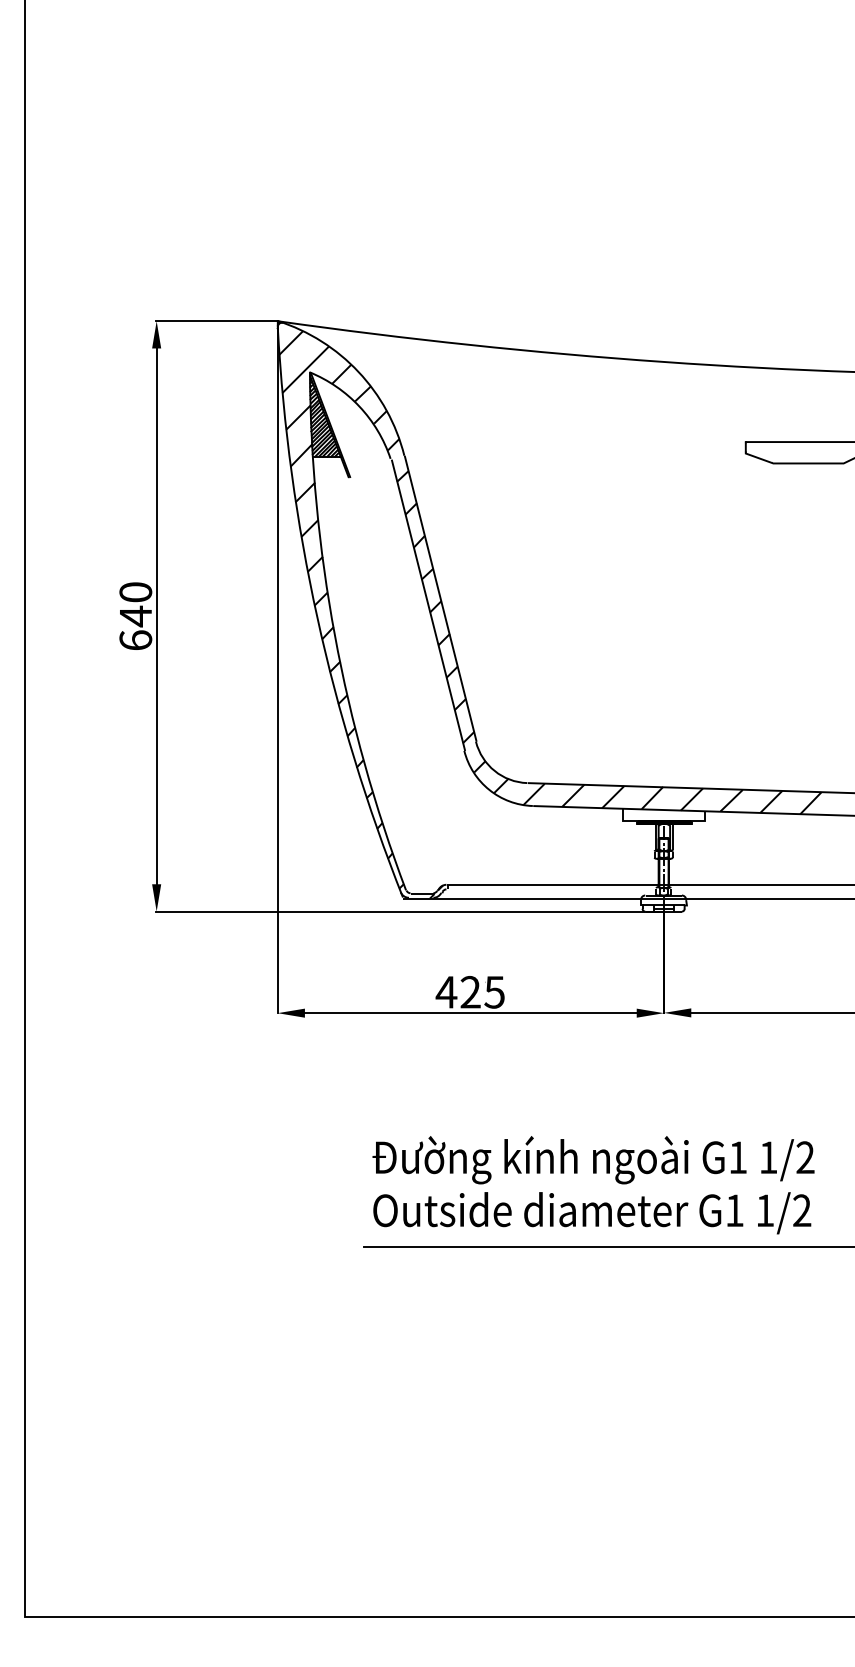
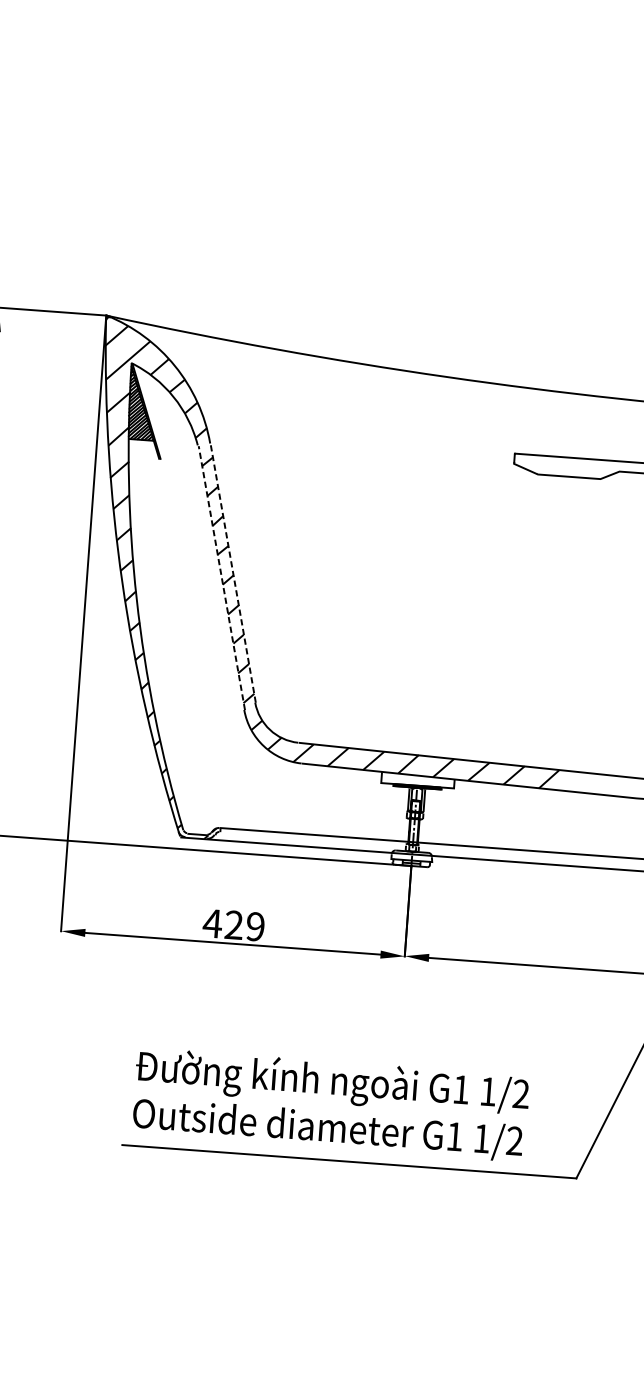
line: (440, 598) -> (233, 572), solid -> dashed
line: (428, 604) -> (221, 577), solid -> dashed
text: (494, 992) -> (255, 926), 425 -> 429

